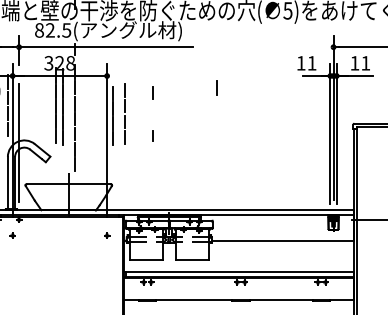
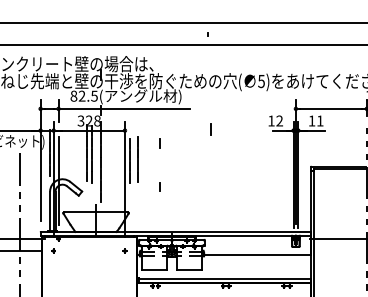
text: (311, 62) -> (279, 120), 11 -> 12
line: (216, 87) -> (210, 129), moved
line: (152, 135) -> (159, 186), moved

